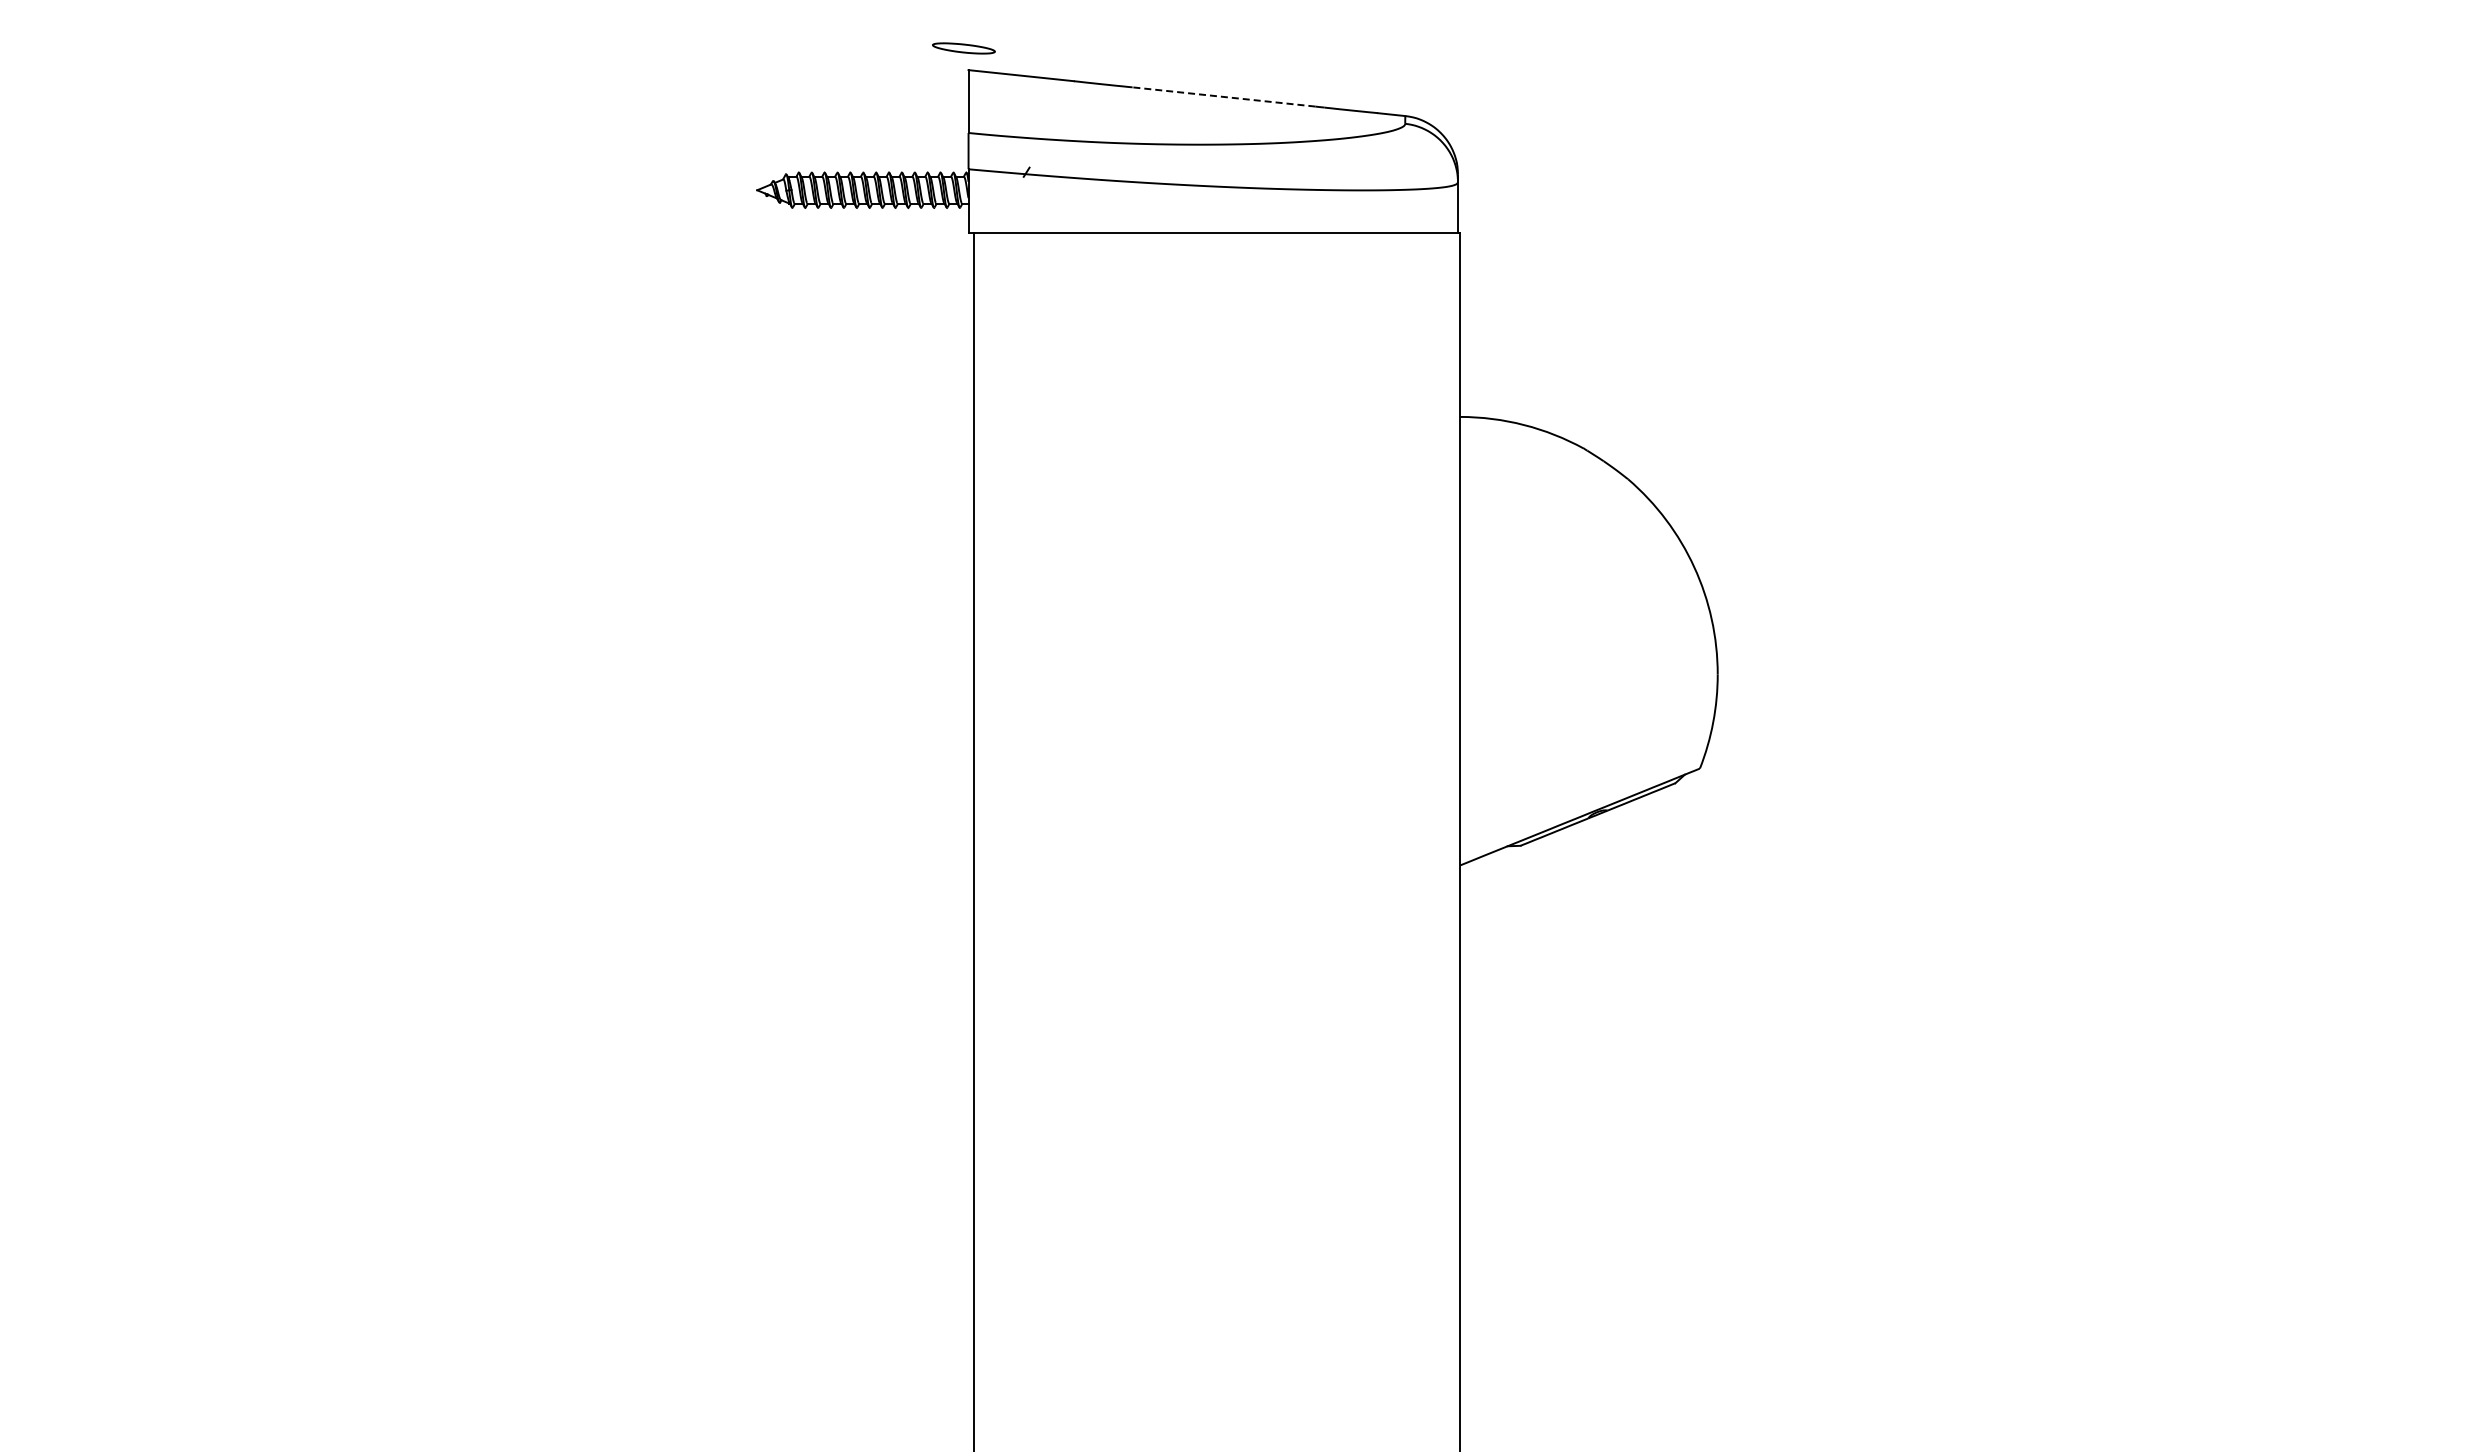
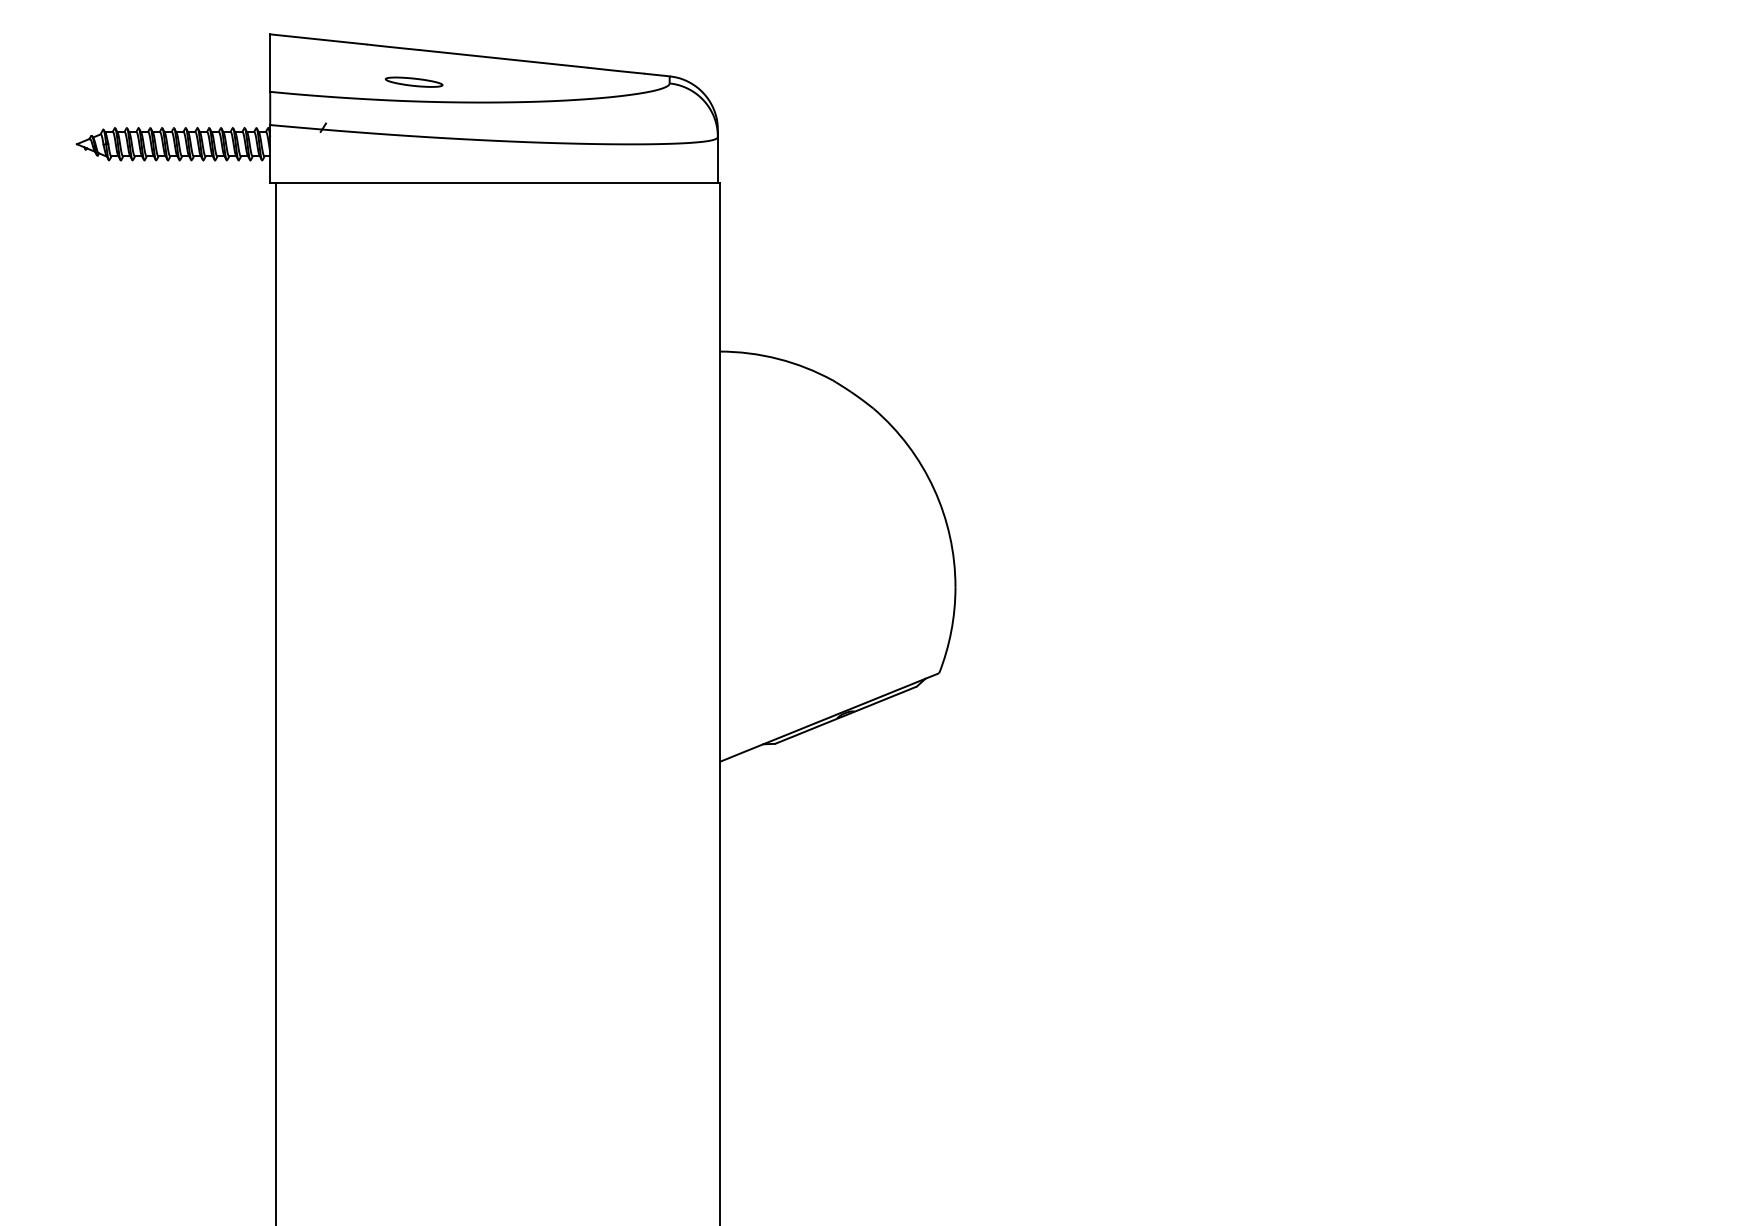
part: (963, 48) -> (413, 82), moved
line: (1223, 96) -> (503, 58), dashed -> solid

